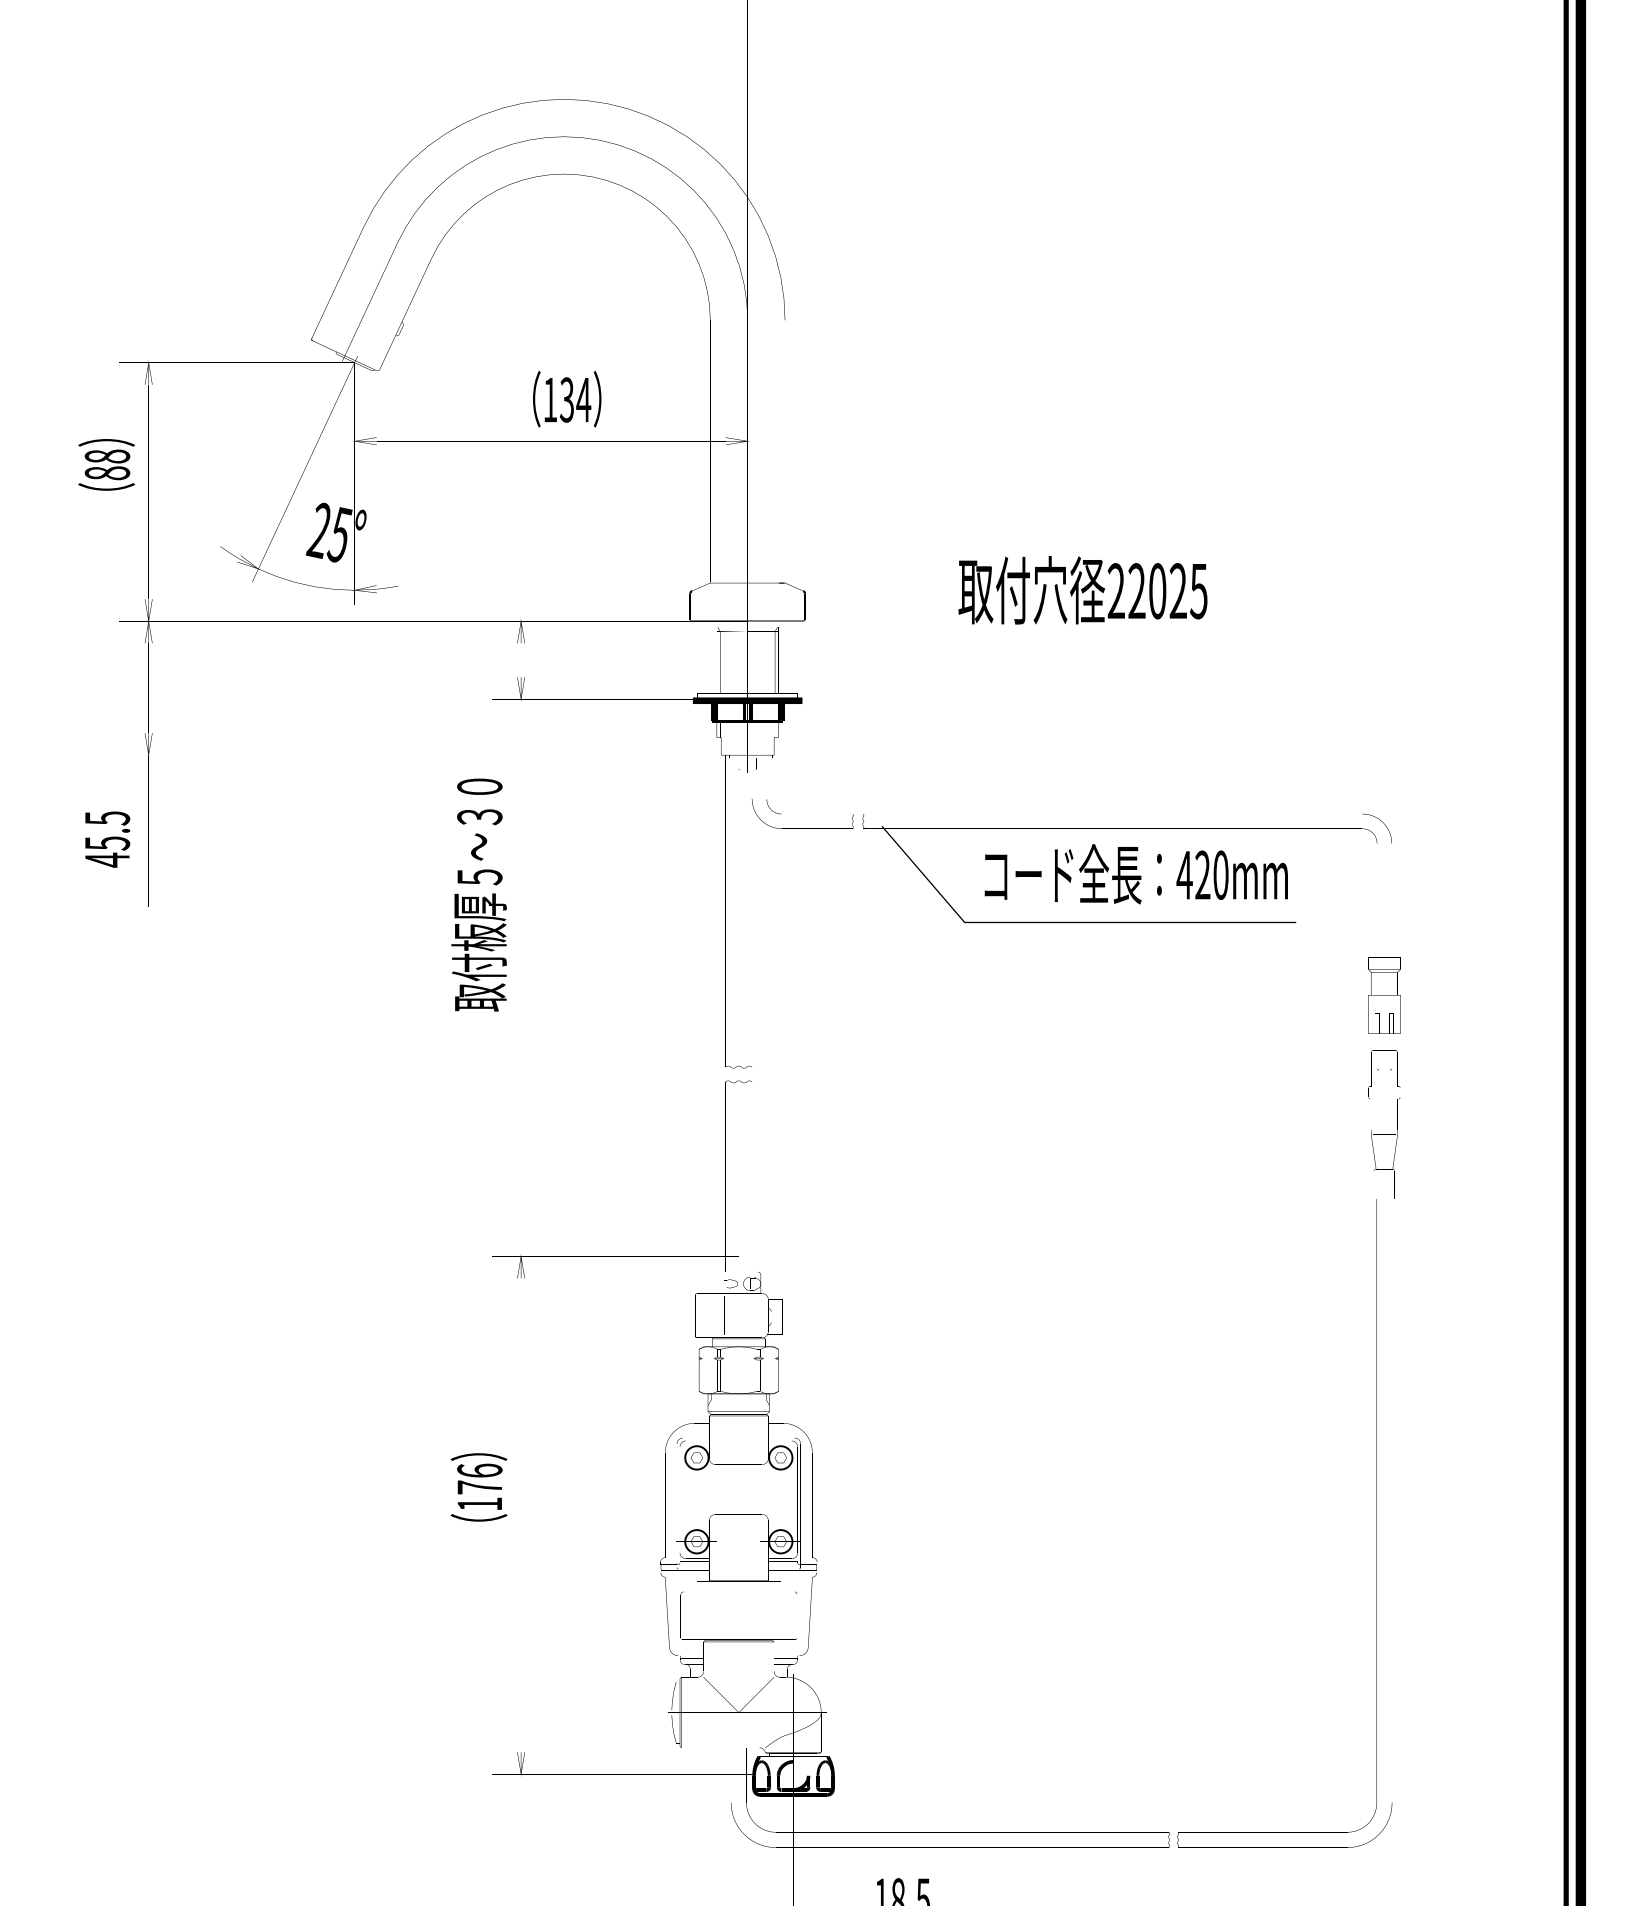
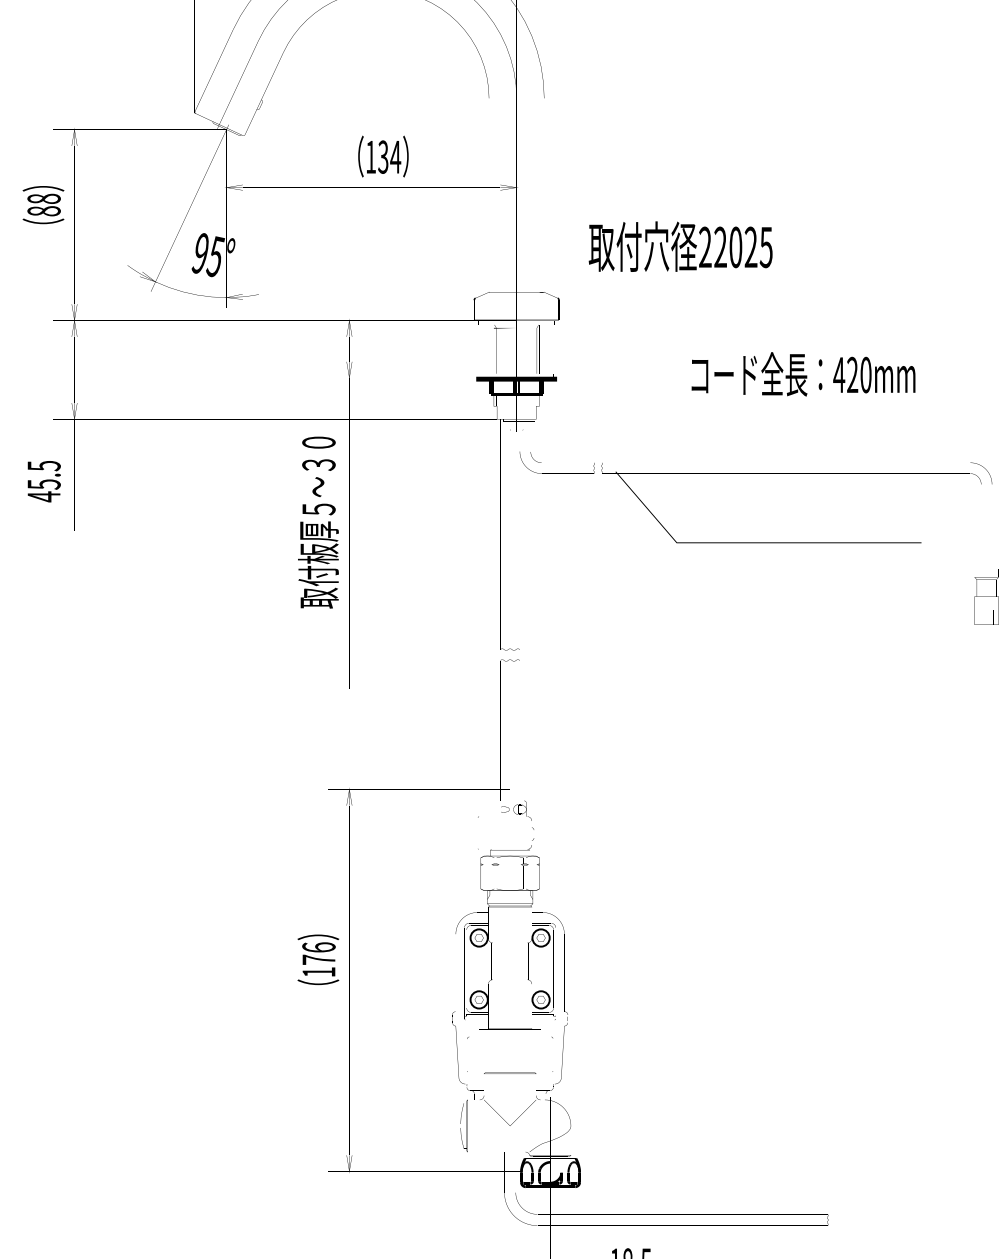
text: (317, 530) -> (199, 253), 25° -> 95°
text: (1082, 590) -> (680, 246), moved
text: (1135, 874) -> (802, 374), moved
part: (1376, 1448) -> (980, 931), removed

